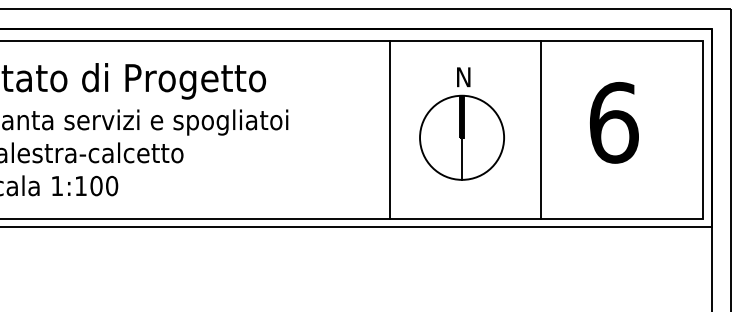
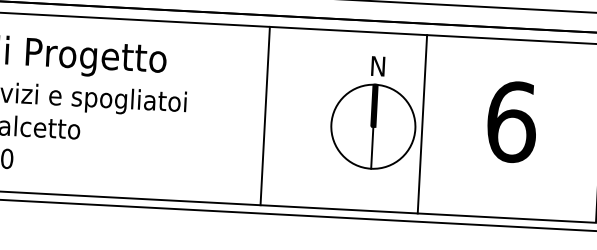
part: (461, 123) -> (373, 112), moved
line: (389, 129) -> (265, 115), moved
line: (540, 129) -> (422, 123), moved

